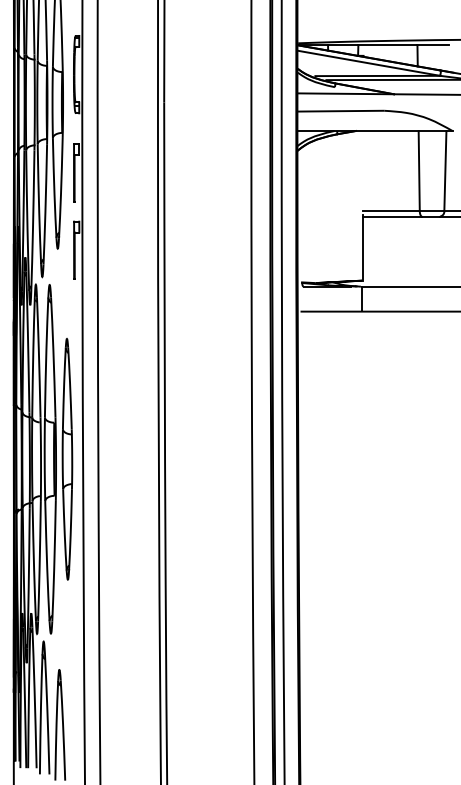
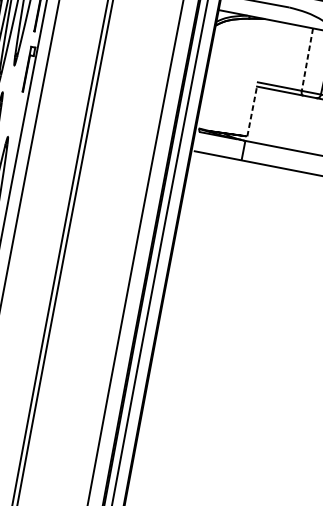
line: (419, 171) -> (307, 60), solid -> dashed
line: (363, 247) -> (252, 110), solid -> dashed

